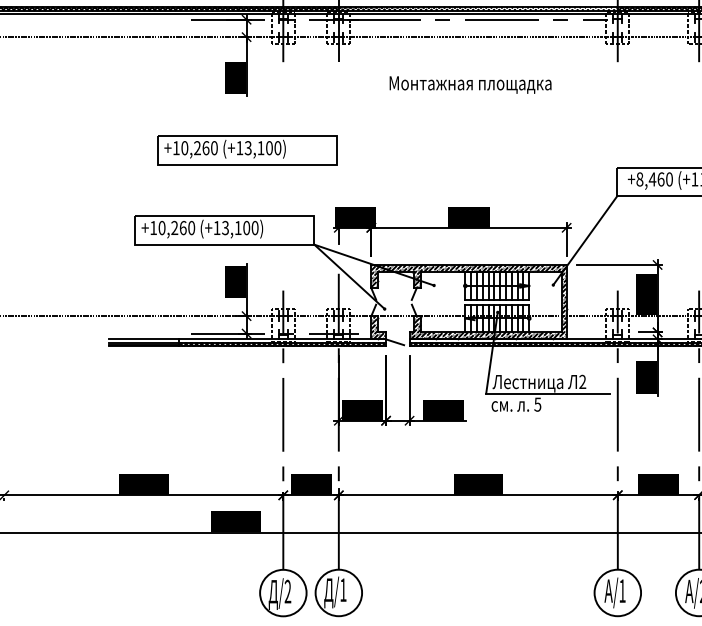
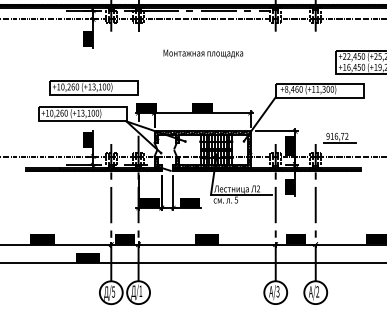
text: (470, 84) -> (203, 53), moved
part: (247, 149) -> (93, 87), moved
text: (287, 590) -> (113, 291), /2 -> /5
text: (621, 590) -> (277, 291), /1 -> /3

